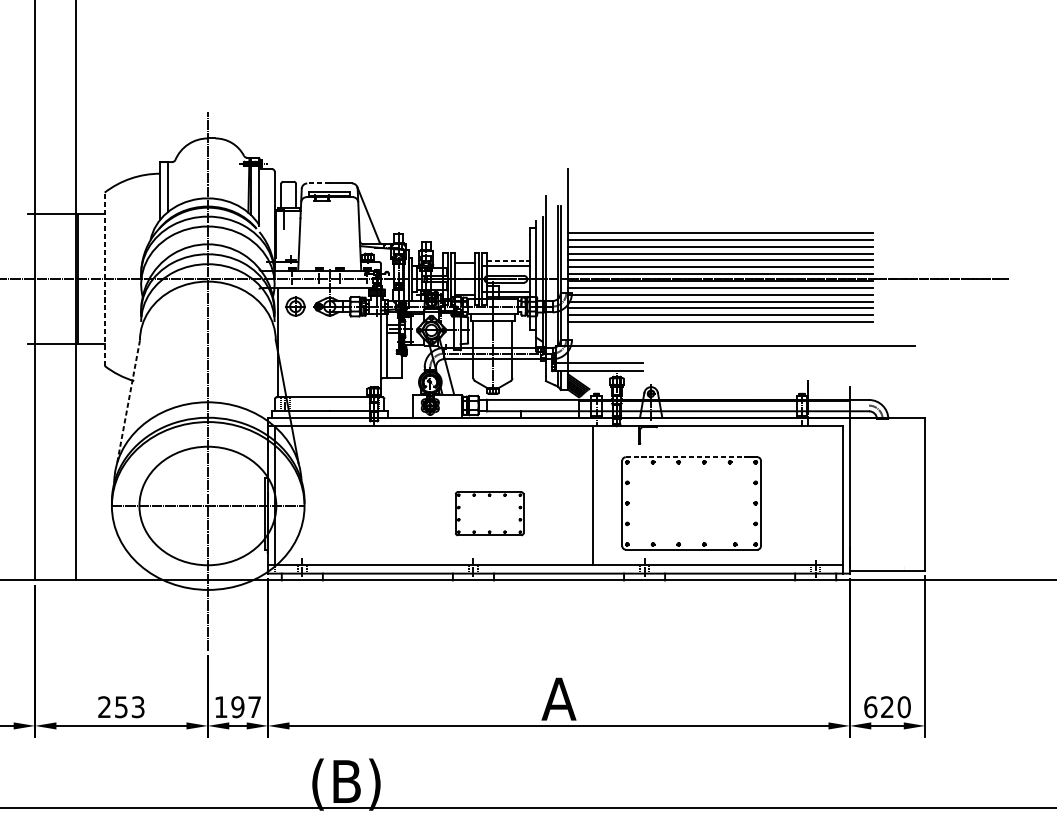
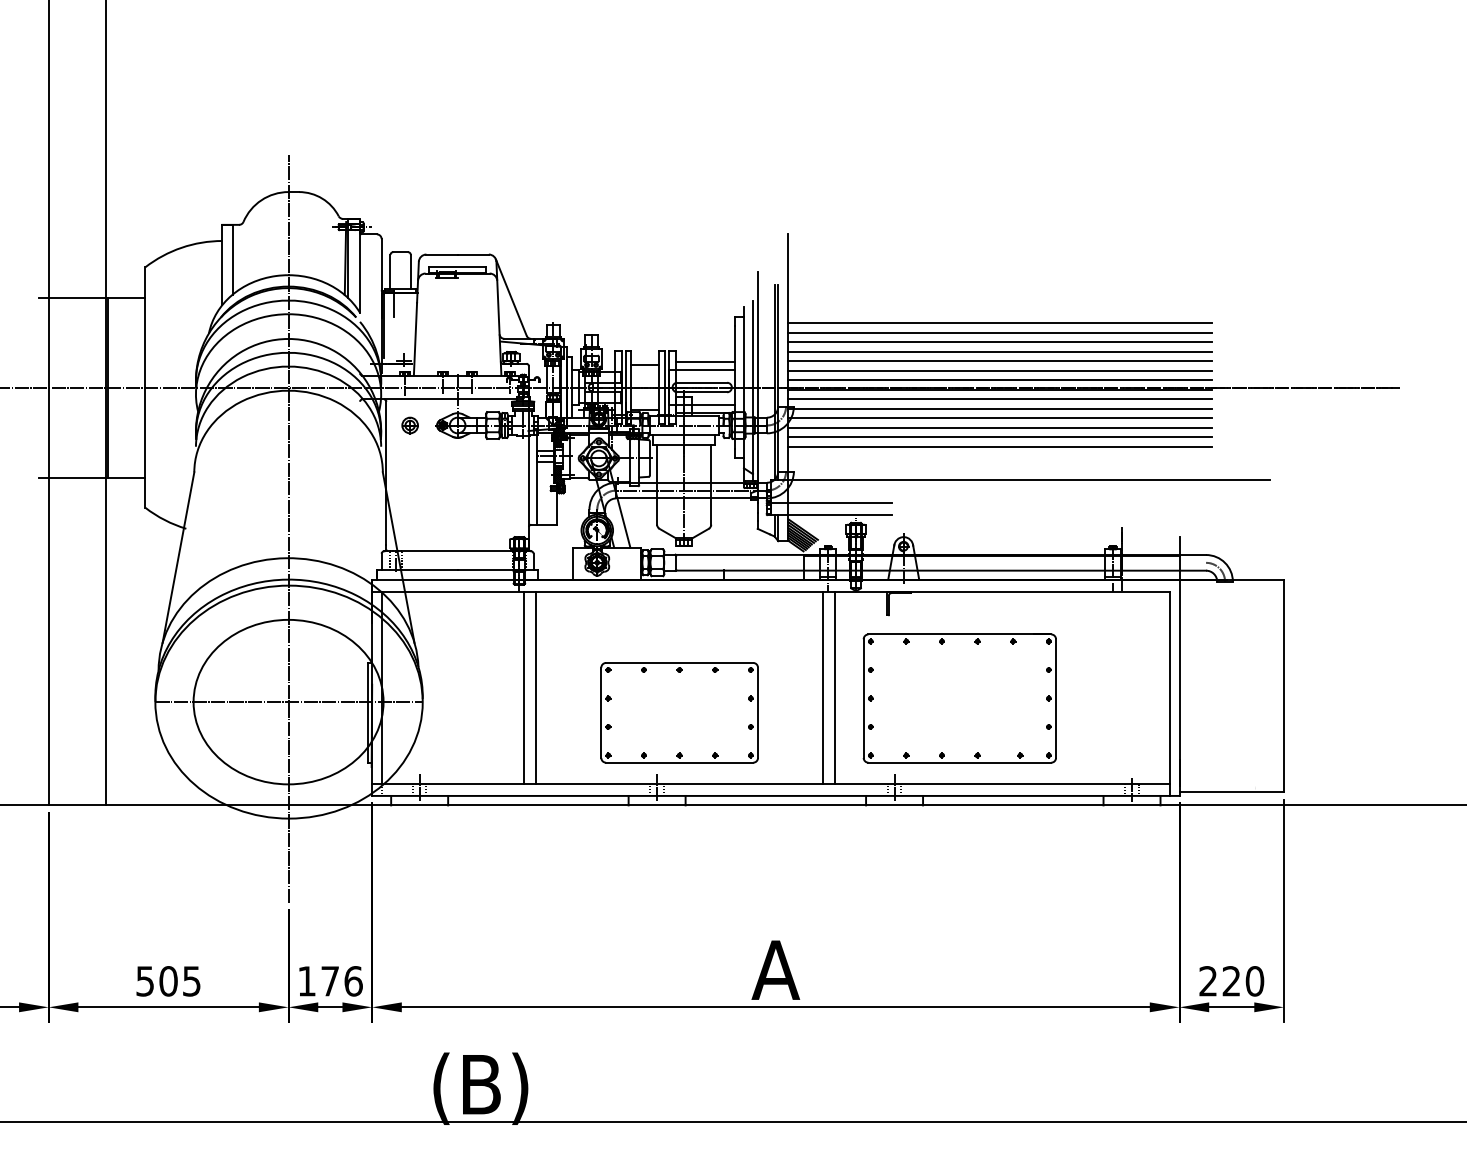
line: (318, 183) -> (442, 254), dashed -> solid
line: (508, 261) -> (705, 362), dashed -> solid
line: (104, 279) -> (145, 387), dashed -> solid
part: (295, 306) -> (409, 425), size x0.62
line: (128, 401) -> (178, 557), dashed -> solid
line: (691, 457) -> (959, 634), dashed -> solid
line: (377, 495) -> (524, 687), added
line: (386, 495) -> (536, 687), added
line: (602, 495) -> (835, 687), added
part: (489, 513) -> (679, 712), size x1.67
text: (121, 707) -> (168, 981), 253 -> 505
text: (246, 707) -> (341, 981), 197 -> 176
text: (870, 707) -> (1208, 981), 620 -> 220

